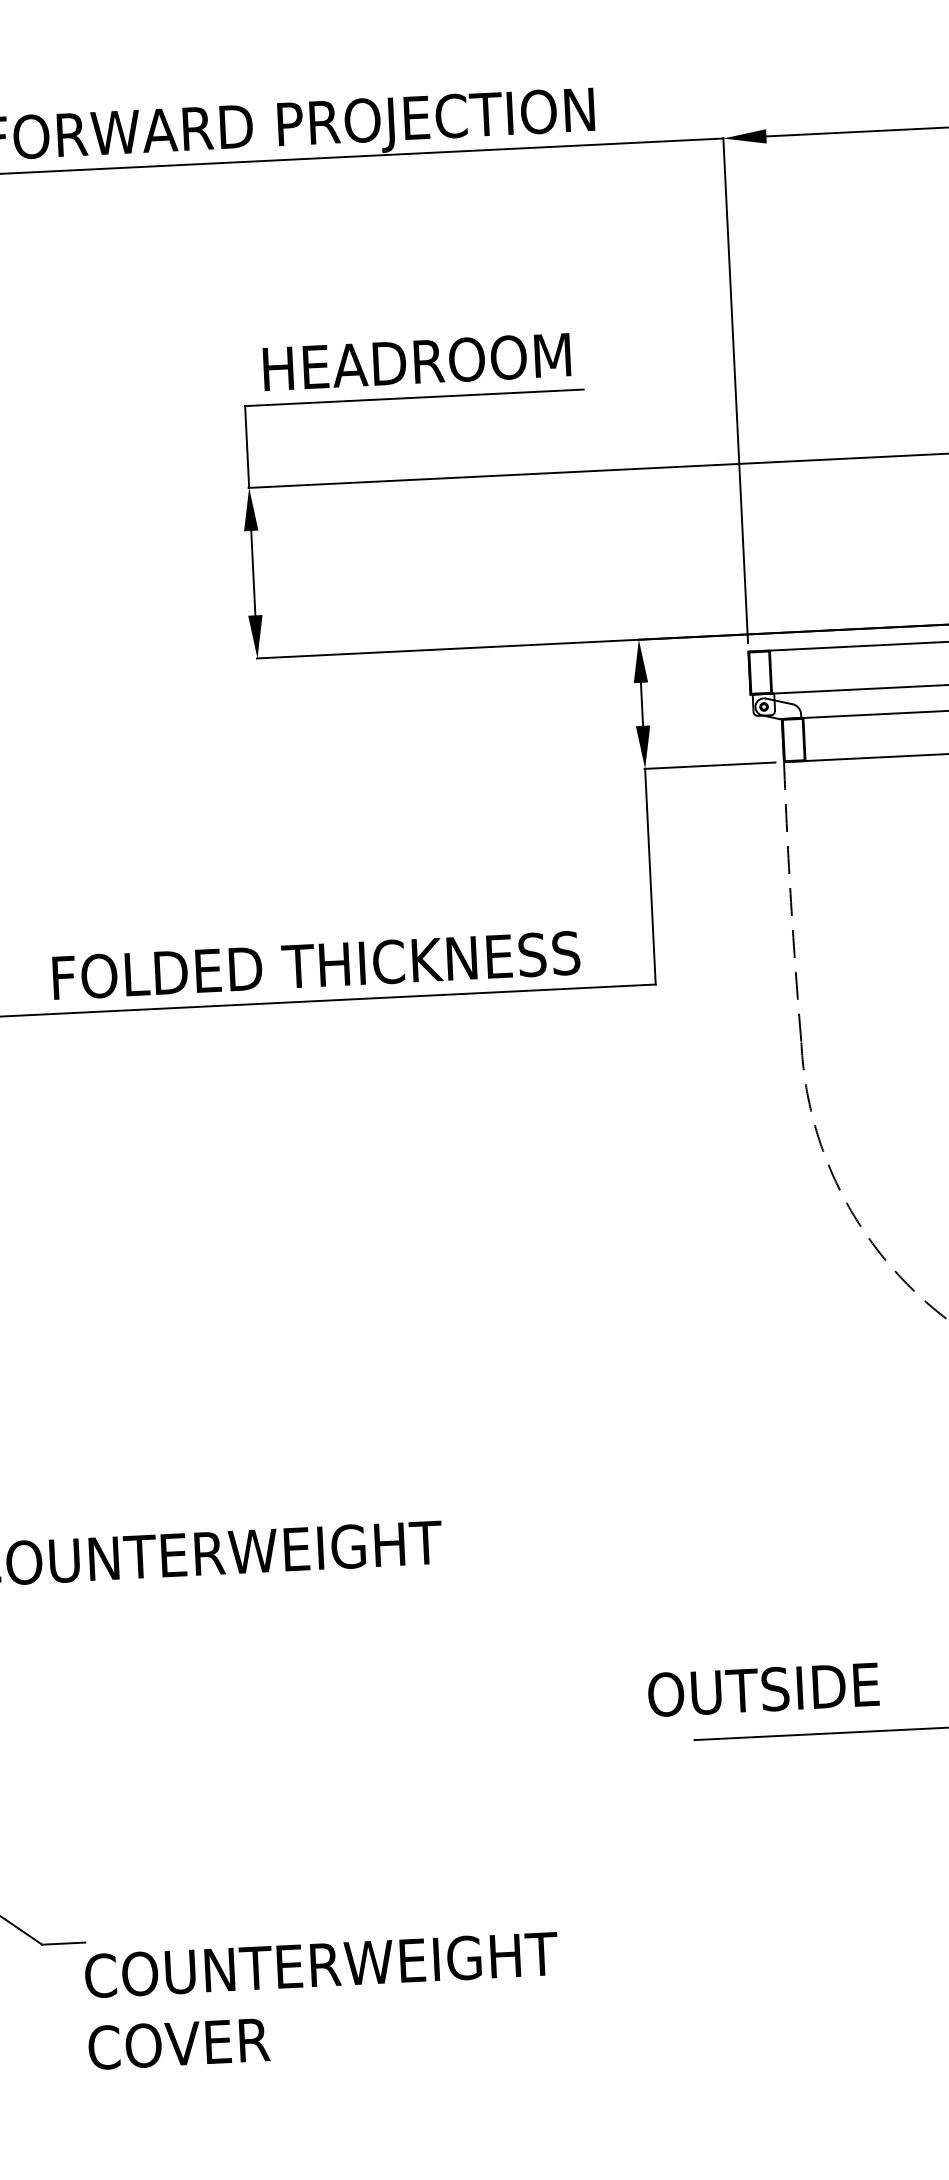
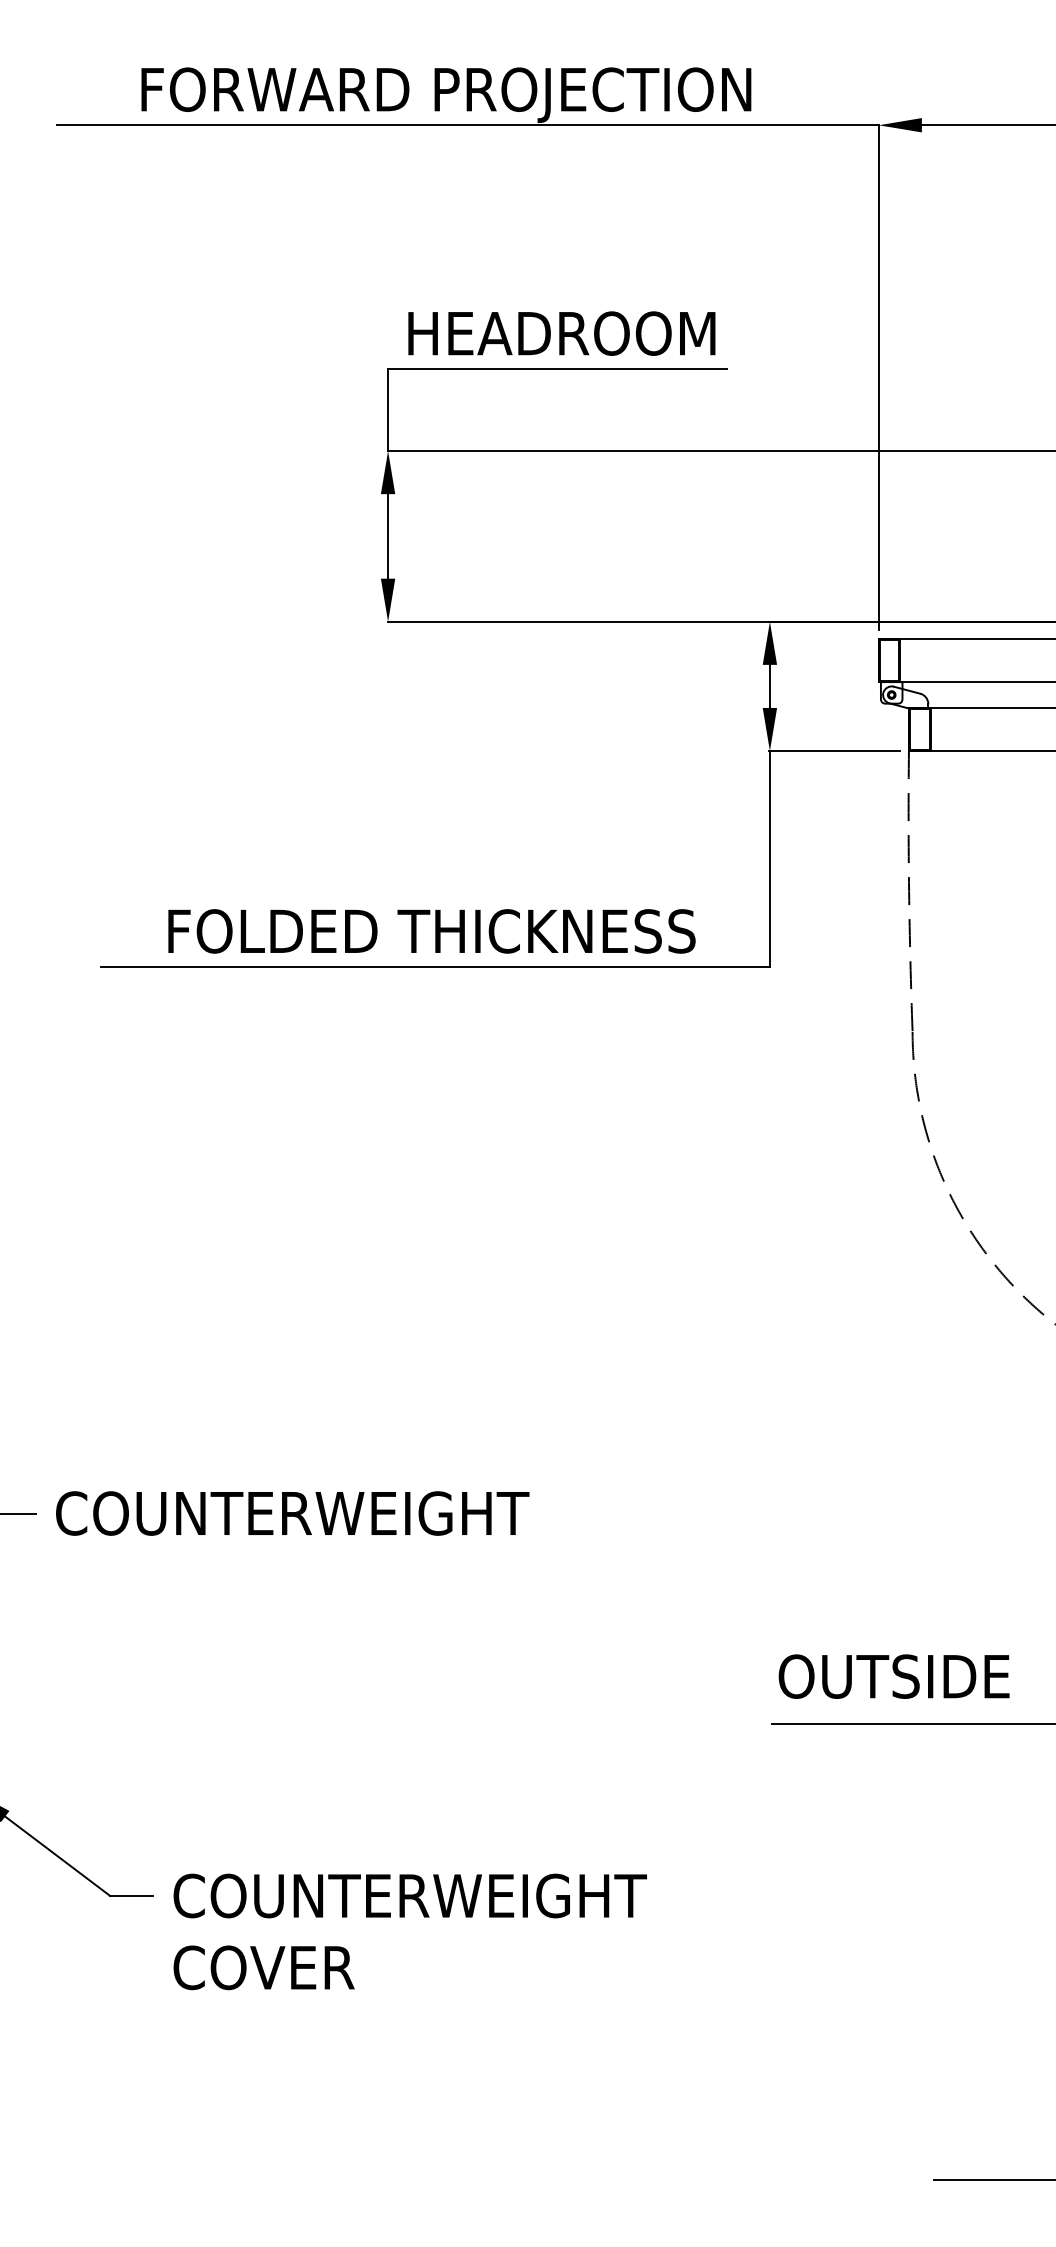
text: (762, 1689) -> (893, 1676), moved
text: (322, 2000) -> (409, 1931), moved

